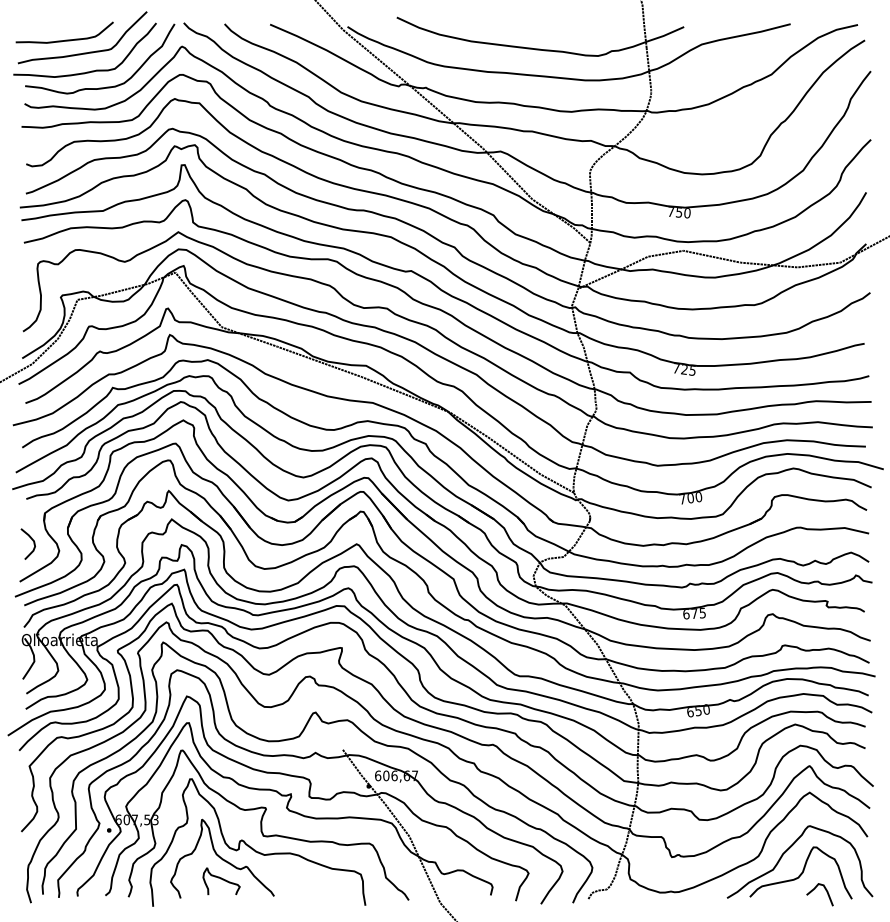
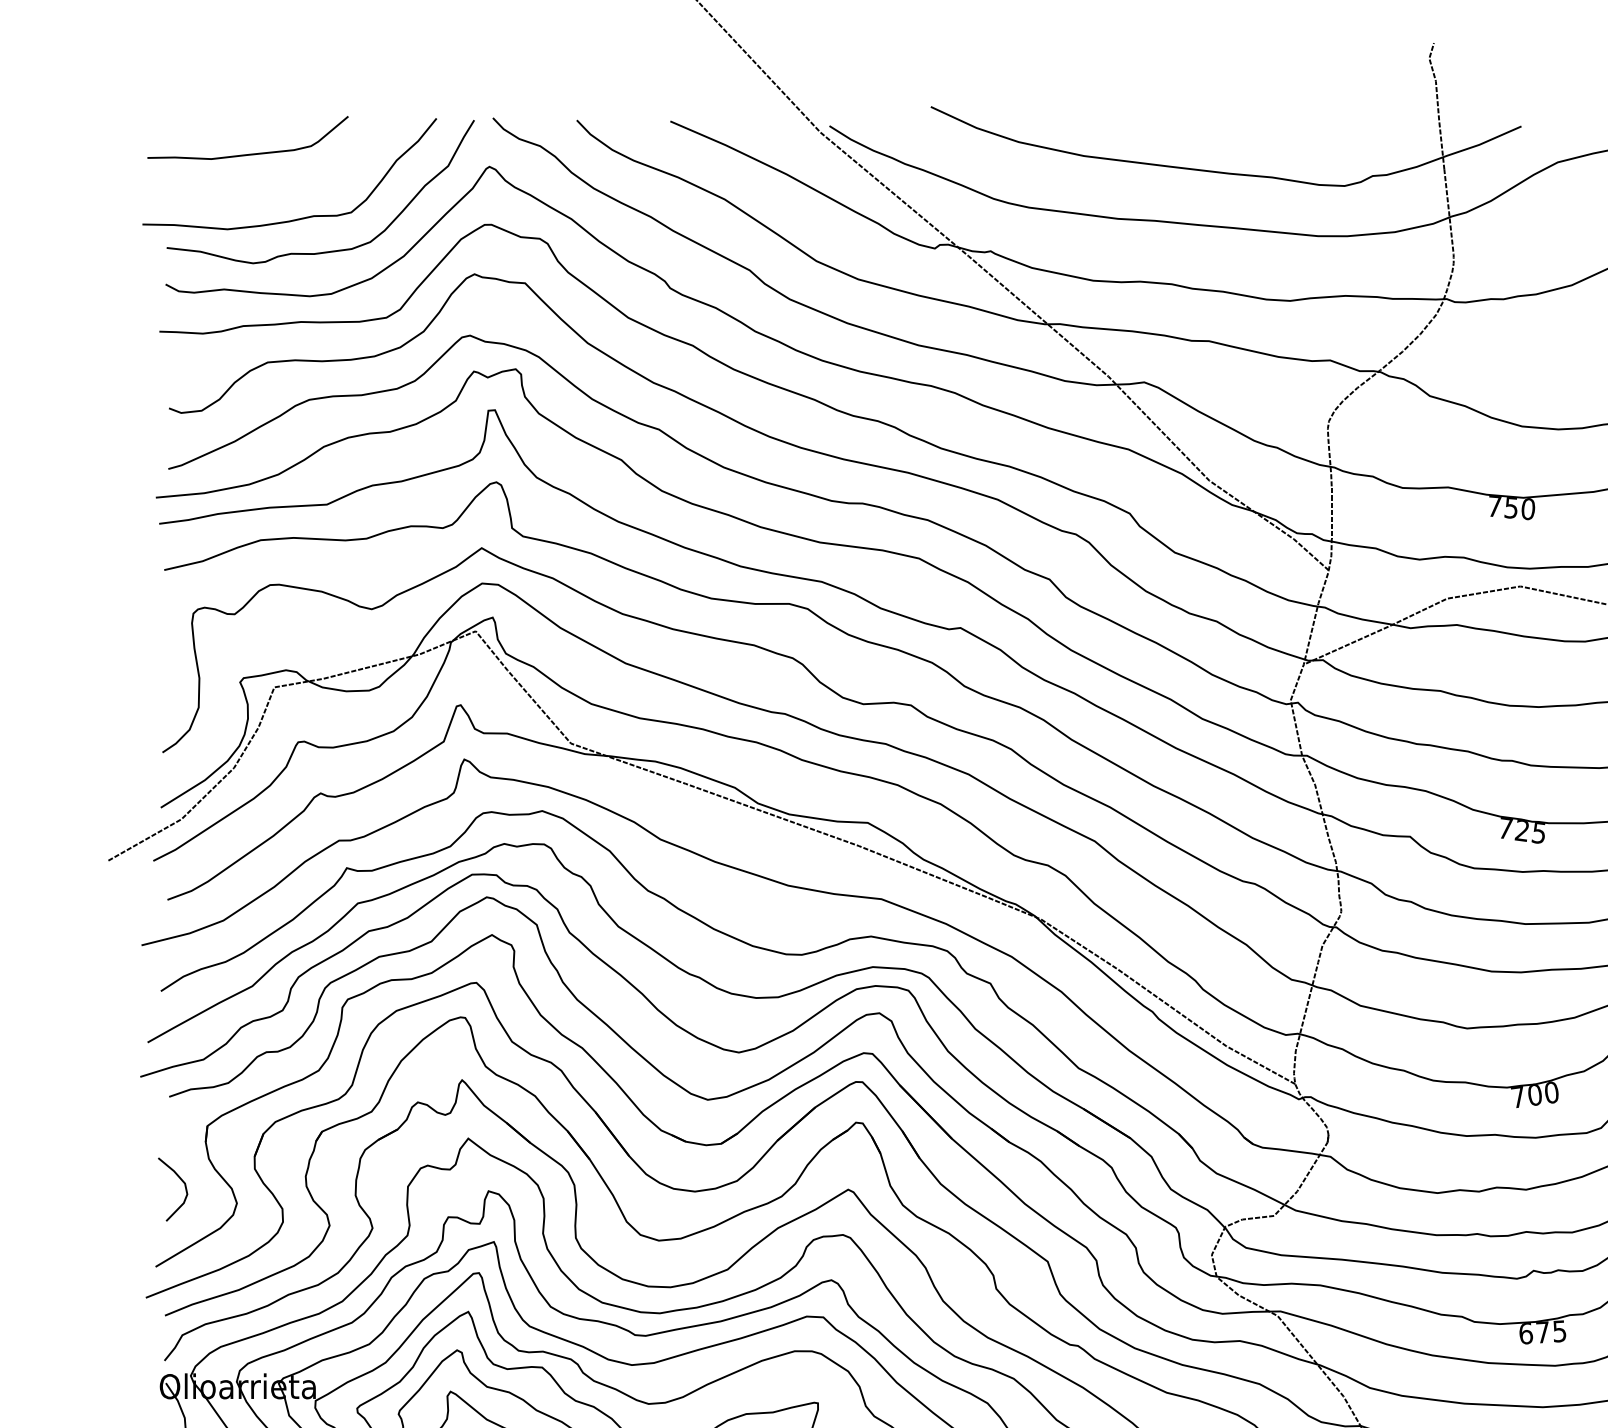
curve: (83, 52) -> (286, 178), removed

